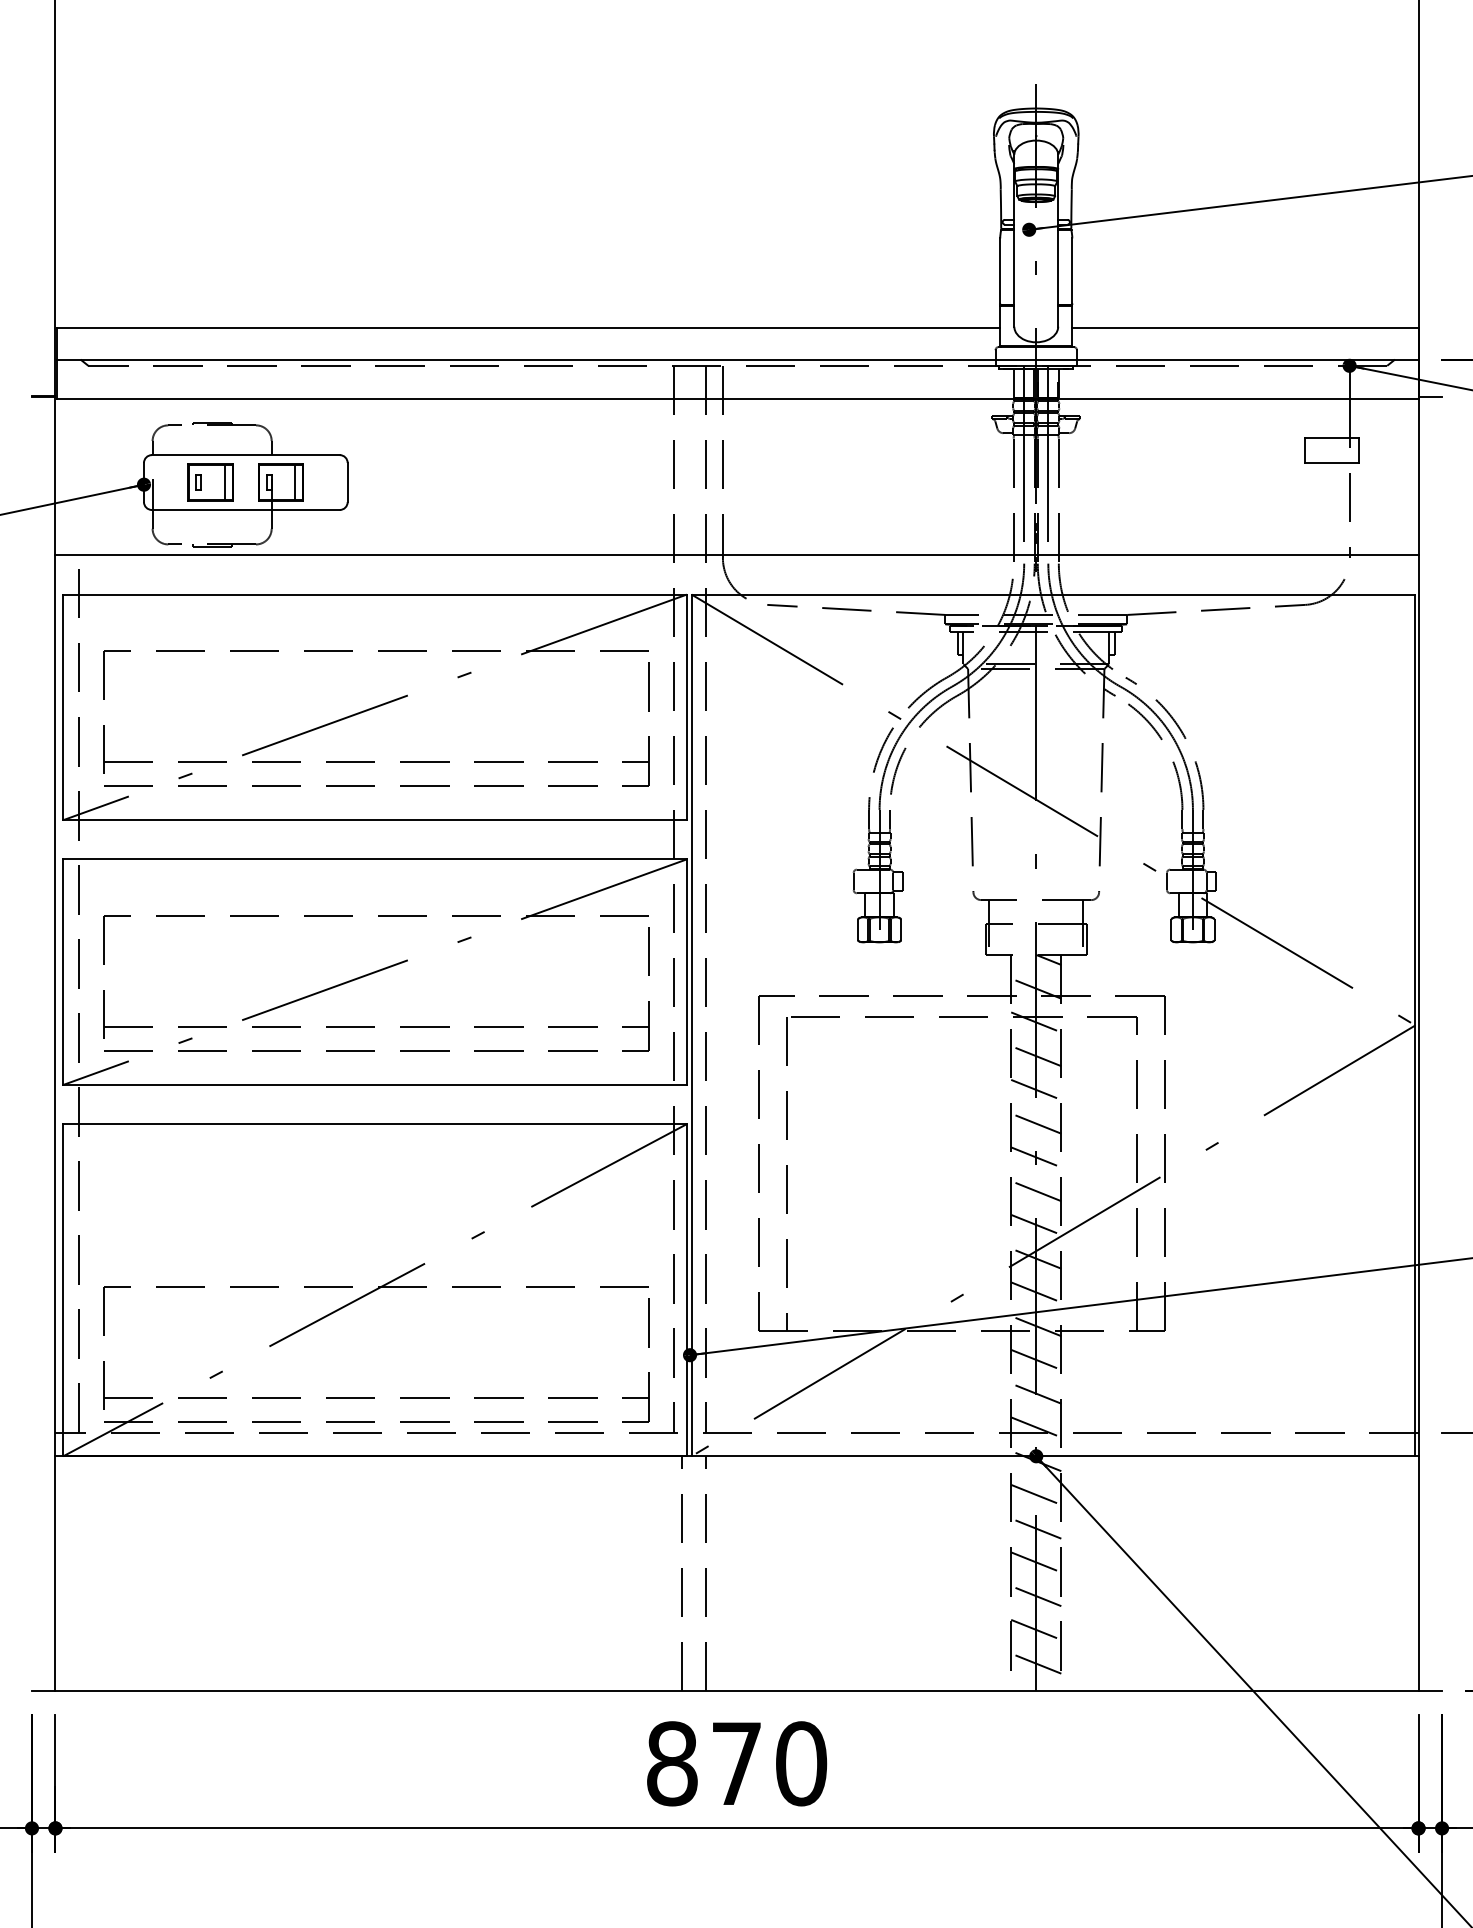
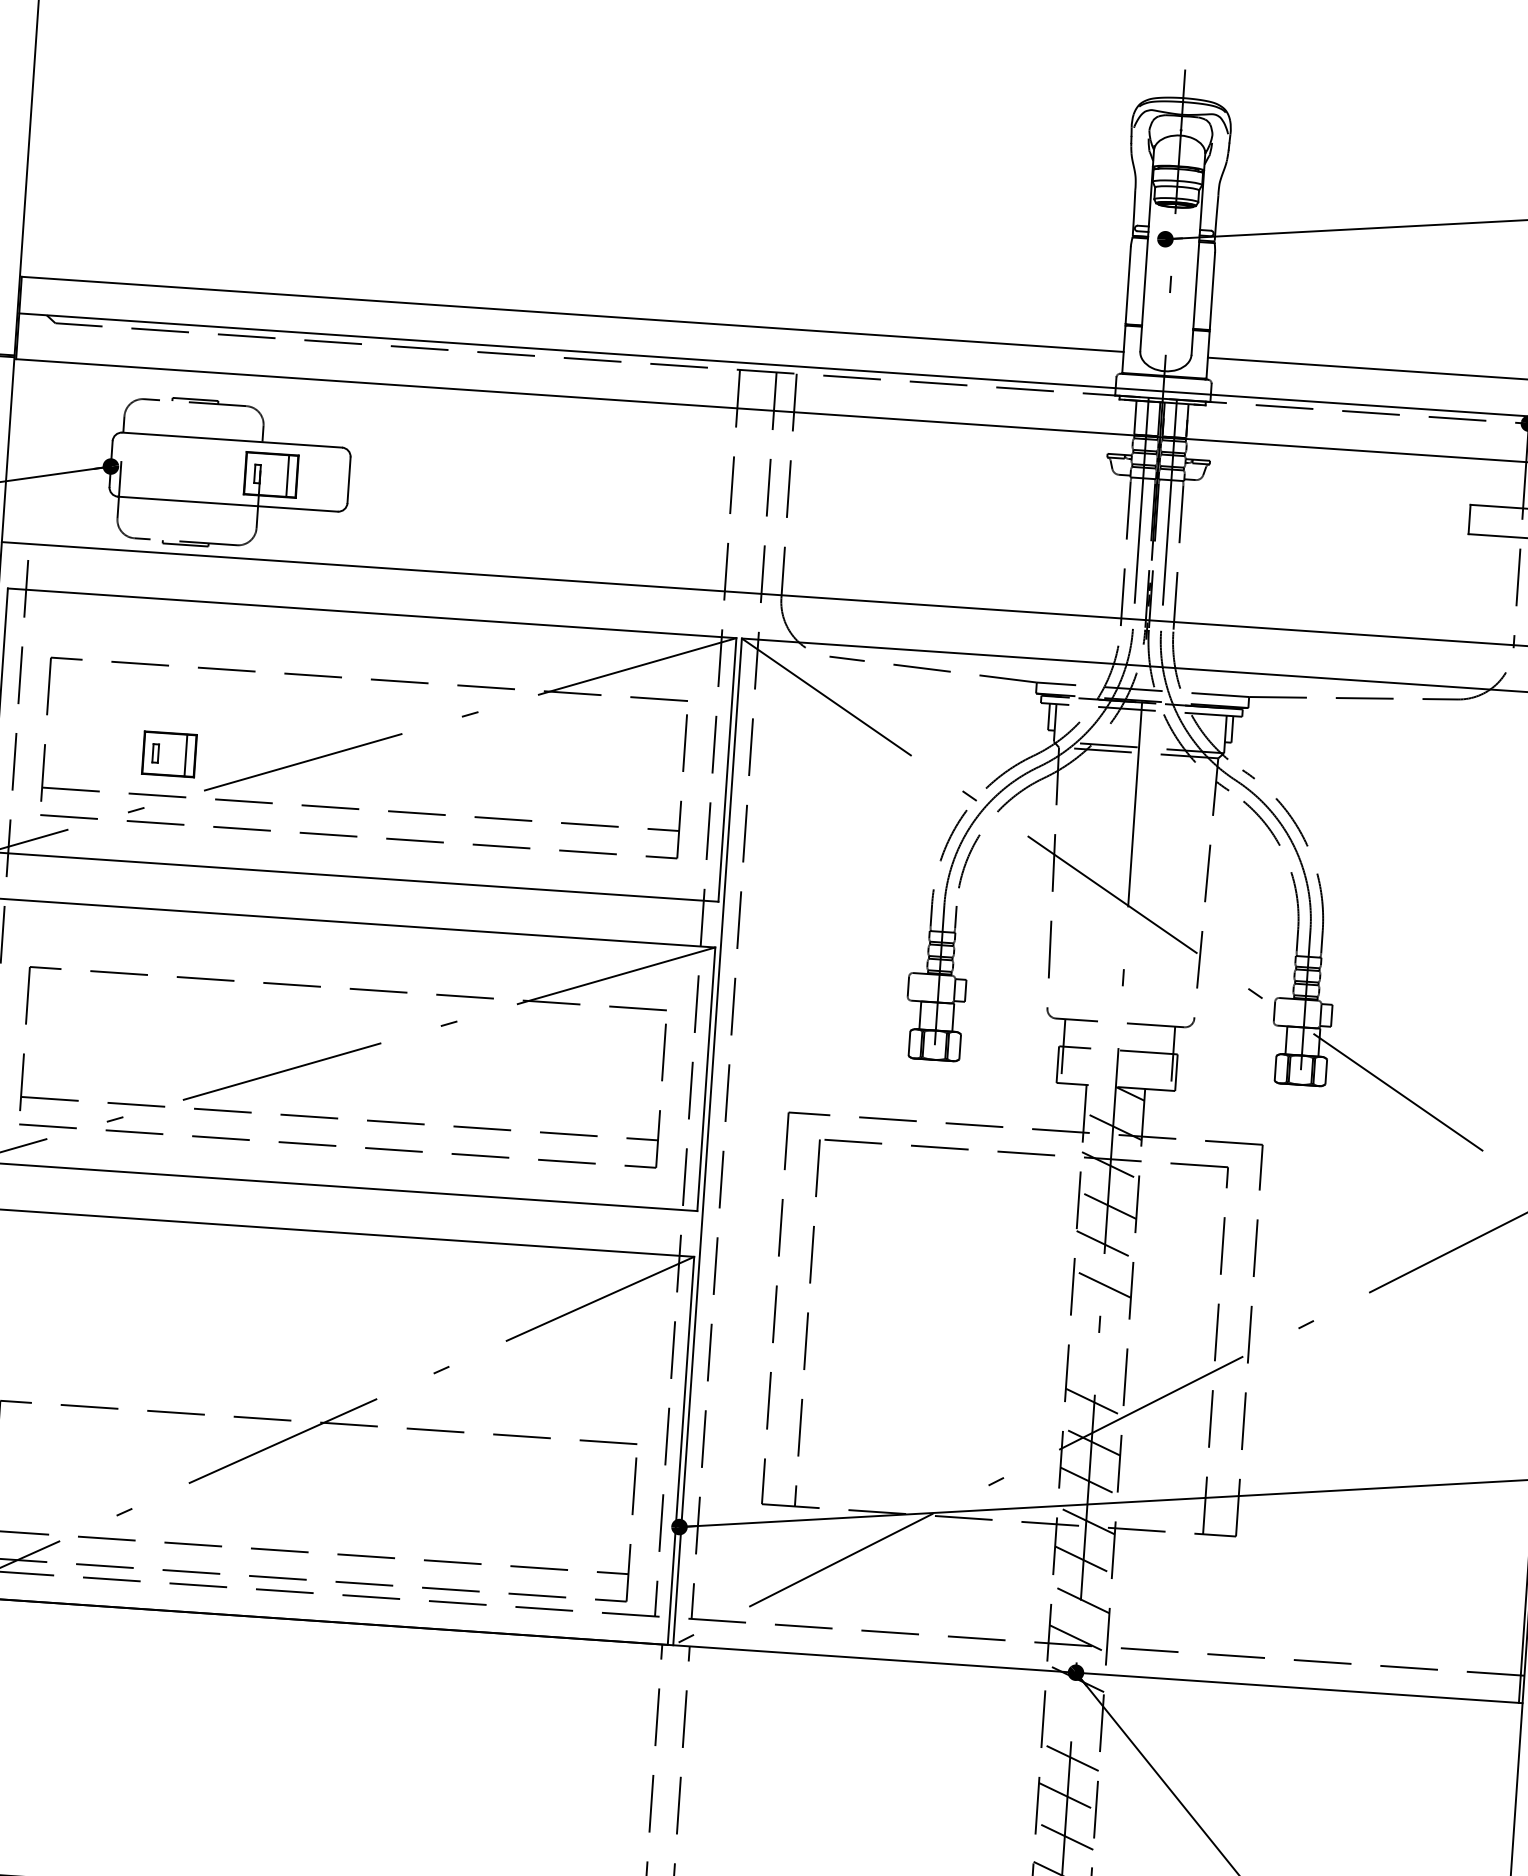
part: (210, 482) -> (169, 754), moved
line: (1036, 1157) -> (1100, 1323), removed
line: (1036, 1191) -> (1097, 1363), removed
line: (1036, 1494) -> (1073, 1717), removed

